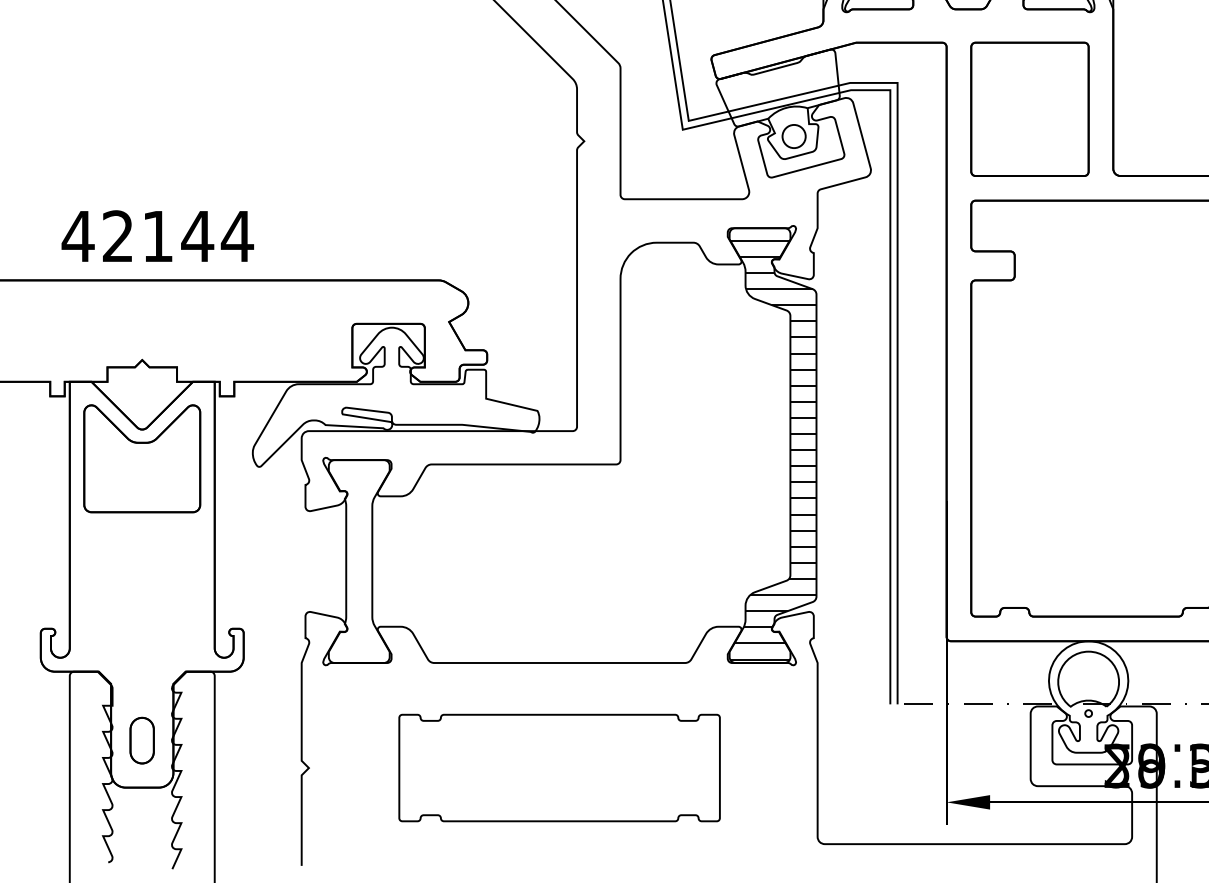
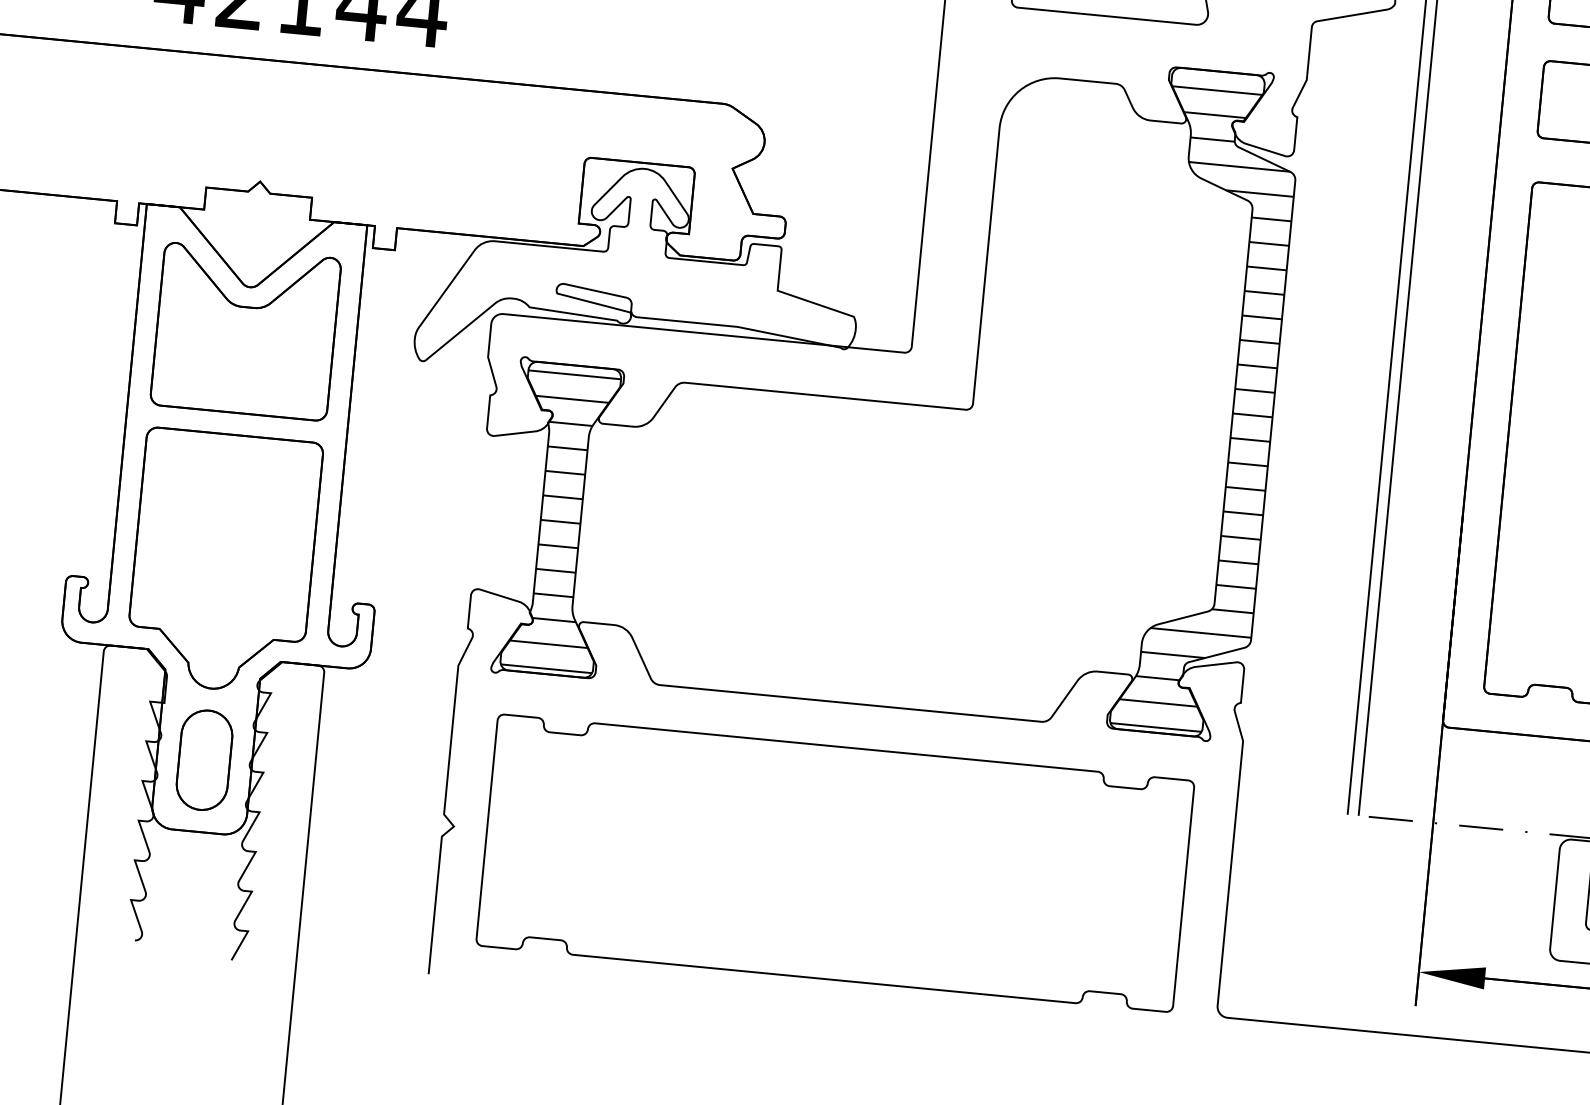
hatch: (358, 562) -> (559, 521), added
part: (142, 609) -> (224, 560), added
part: (141, 740) -> (203, 760), size x1.43
part: (559, 767) -> (835, 862), size x1.43

